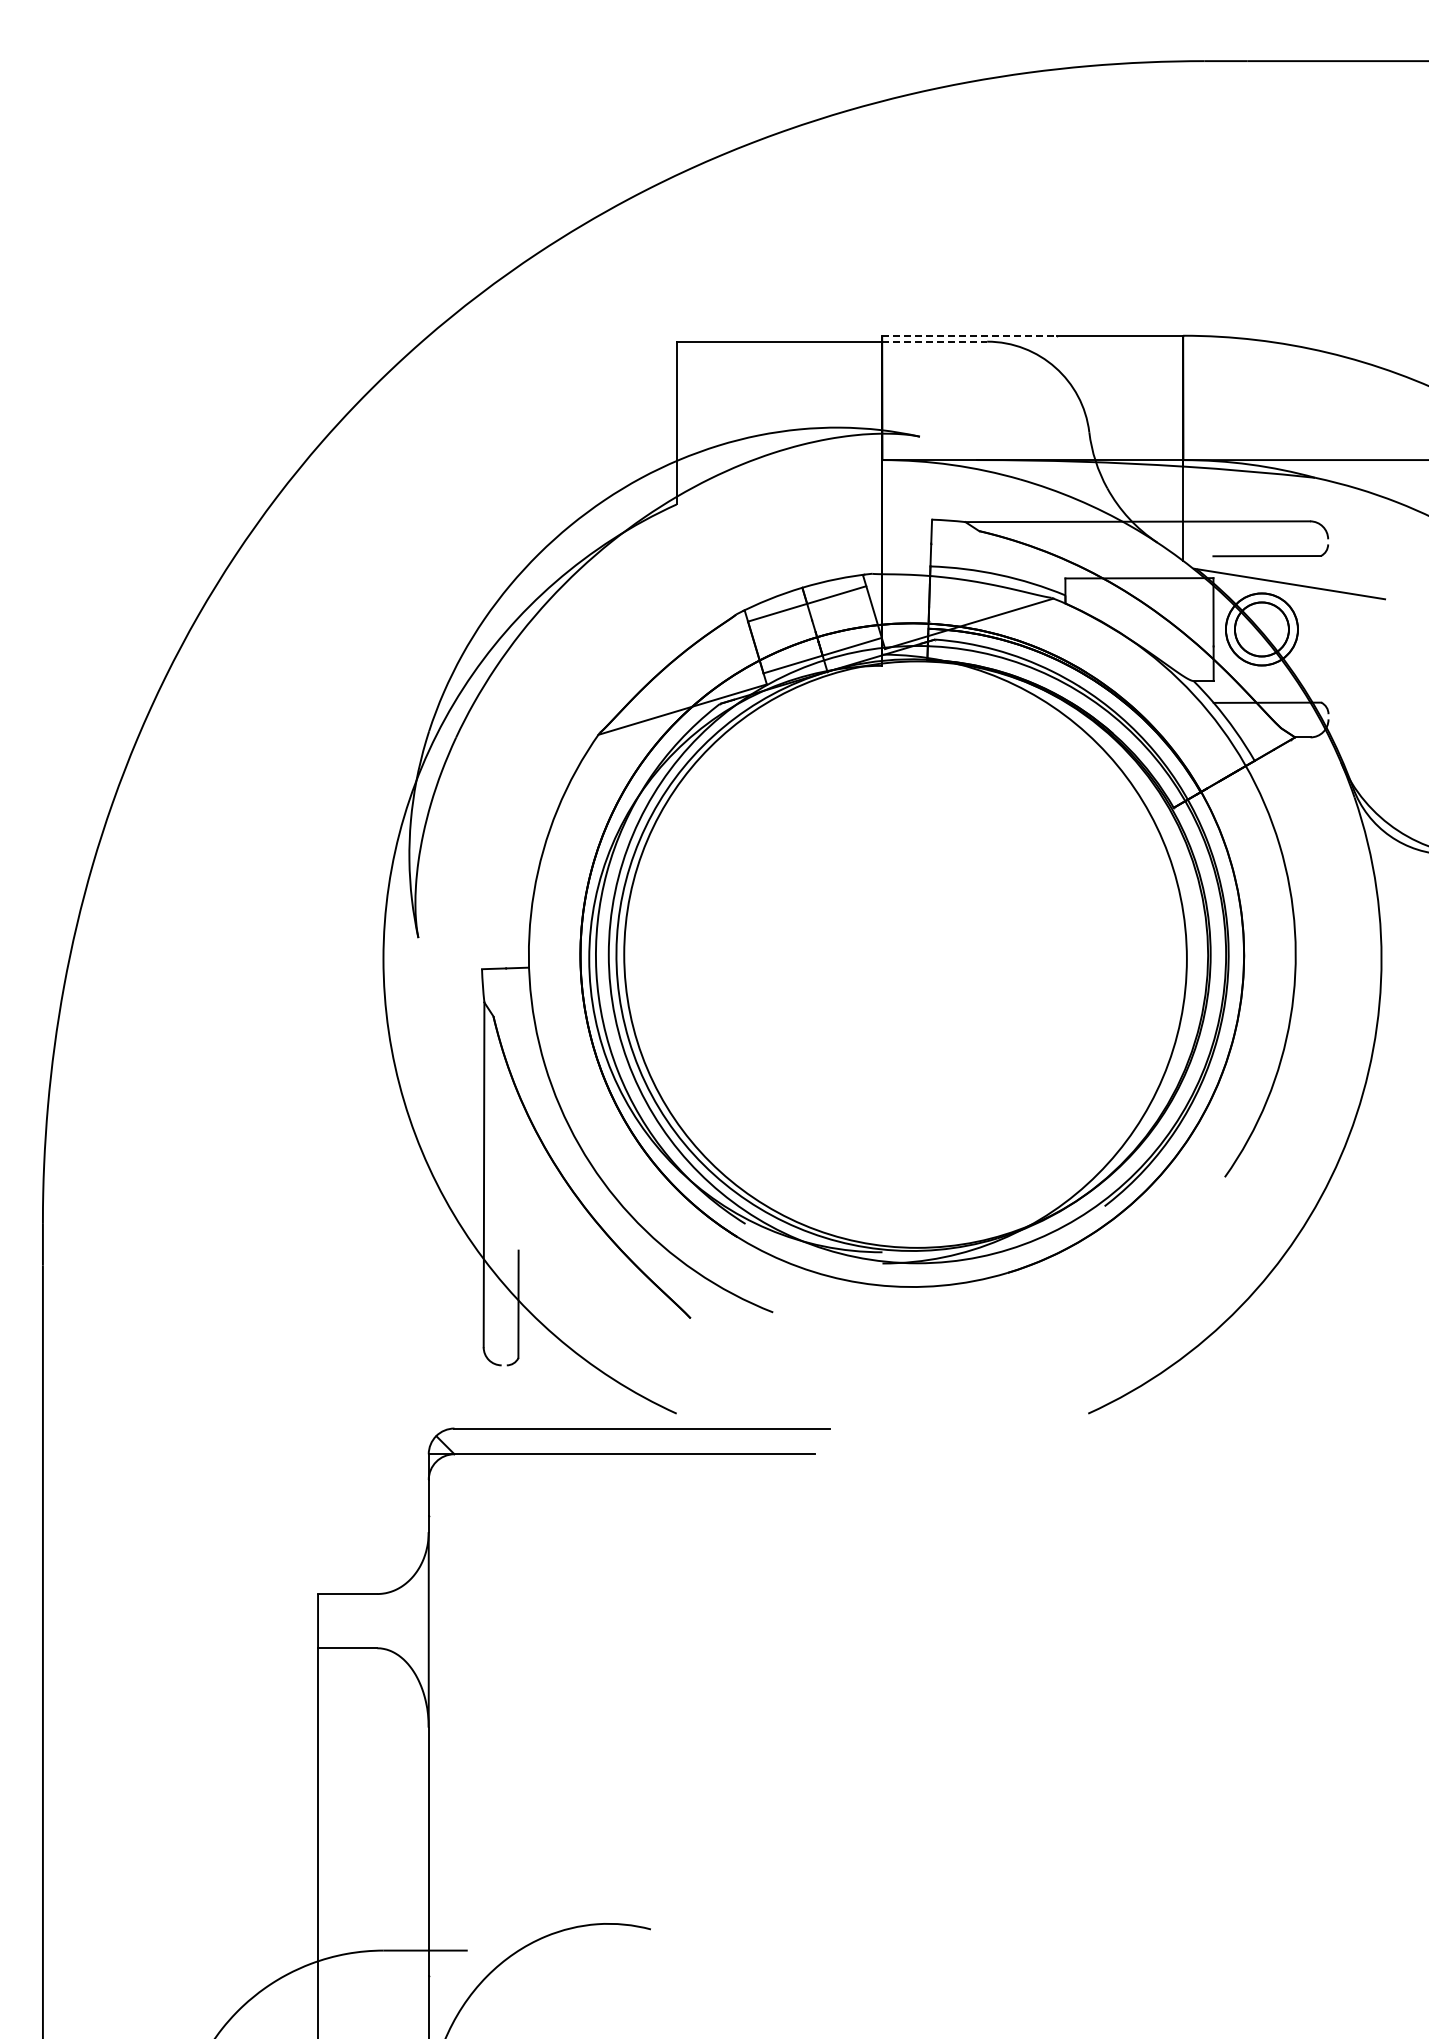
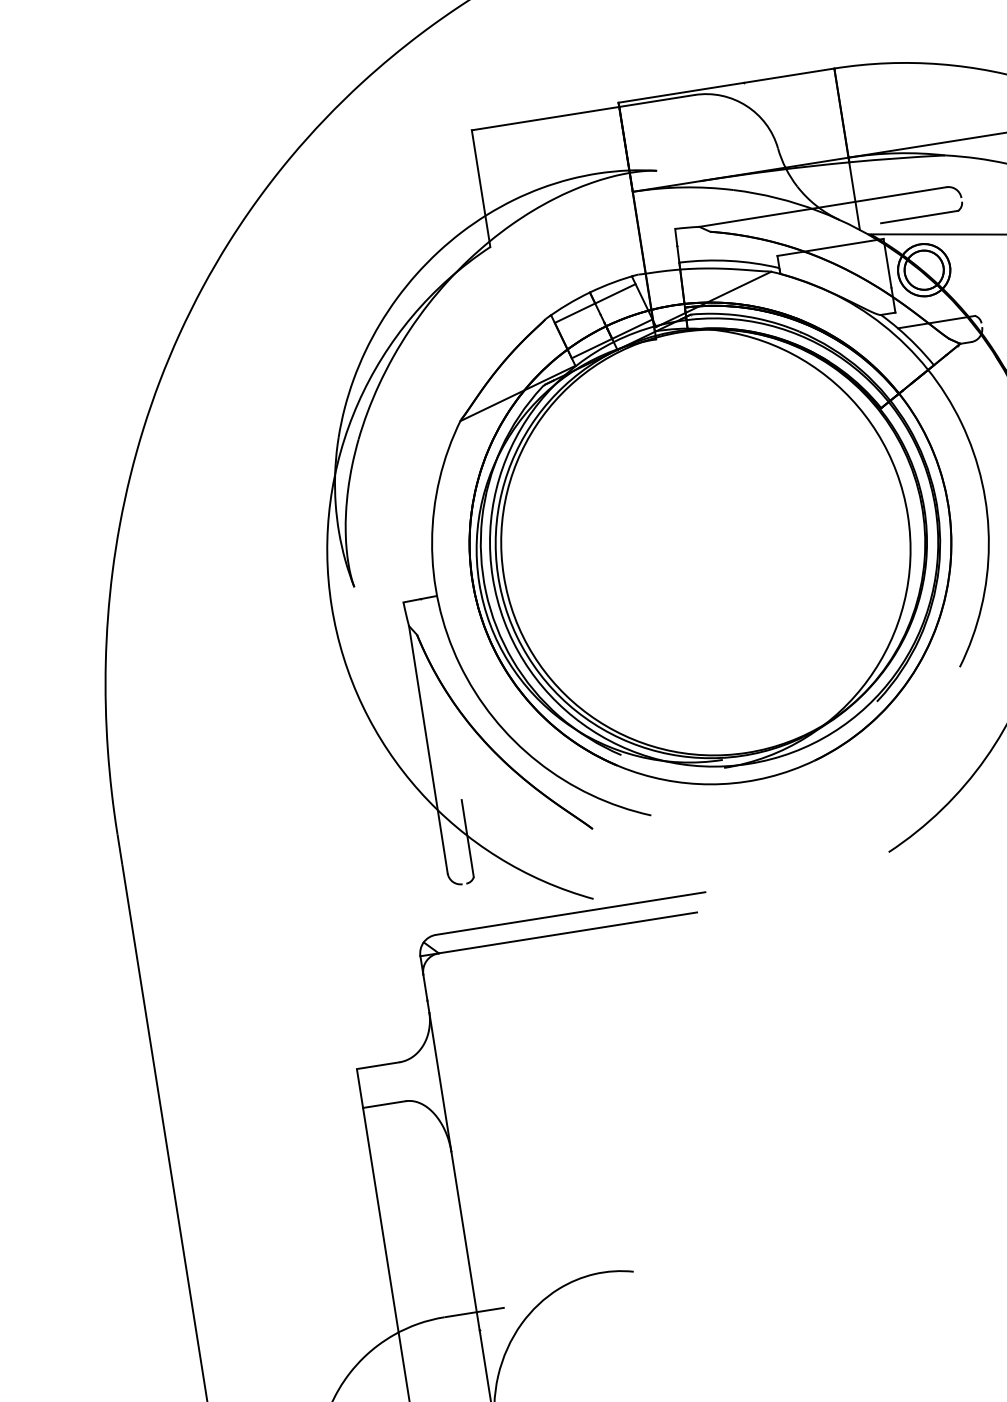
line: (969, 335) -> (681, 92), dashed -> solid
line: (935, 341) -> (657, 100), dashed -> solid

